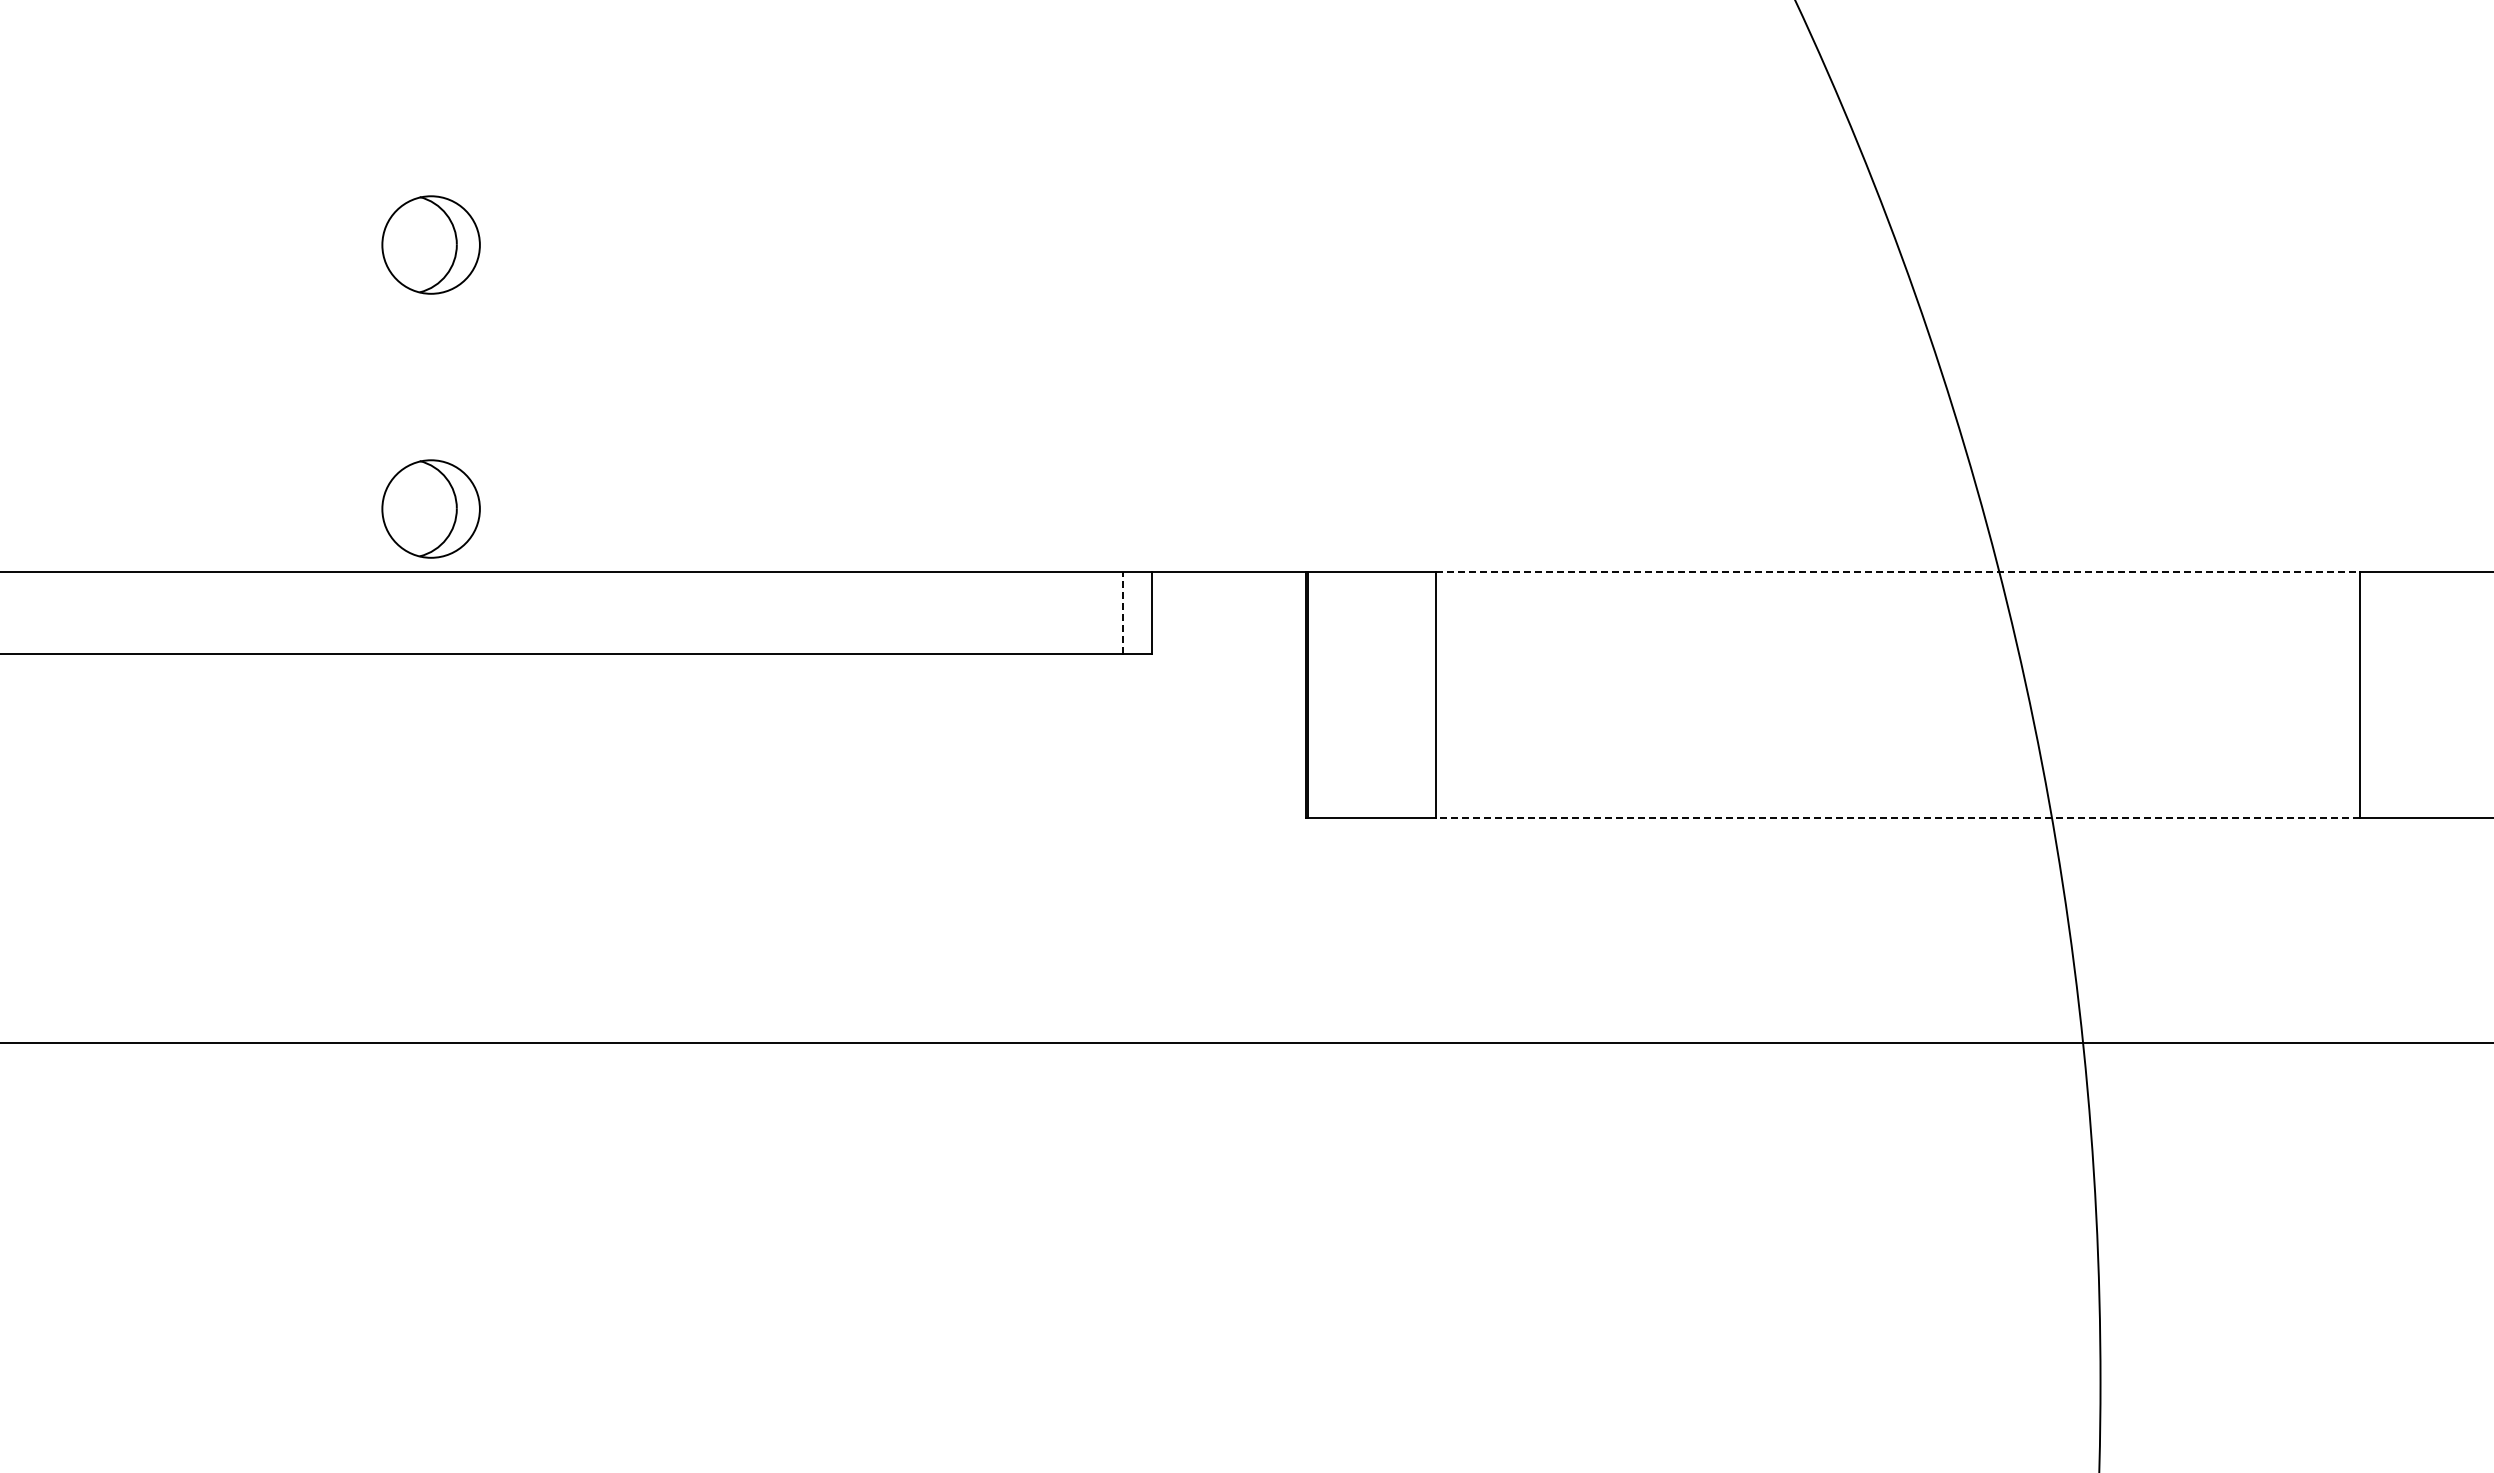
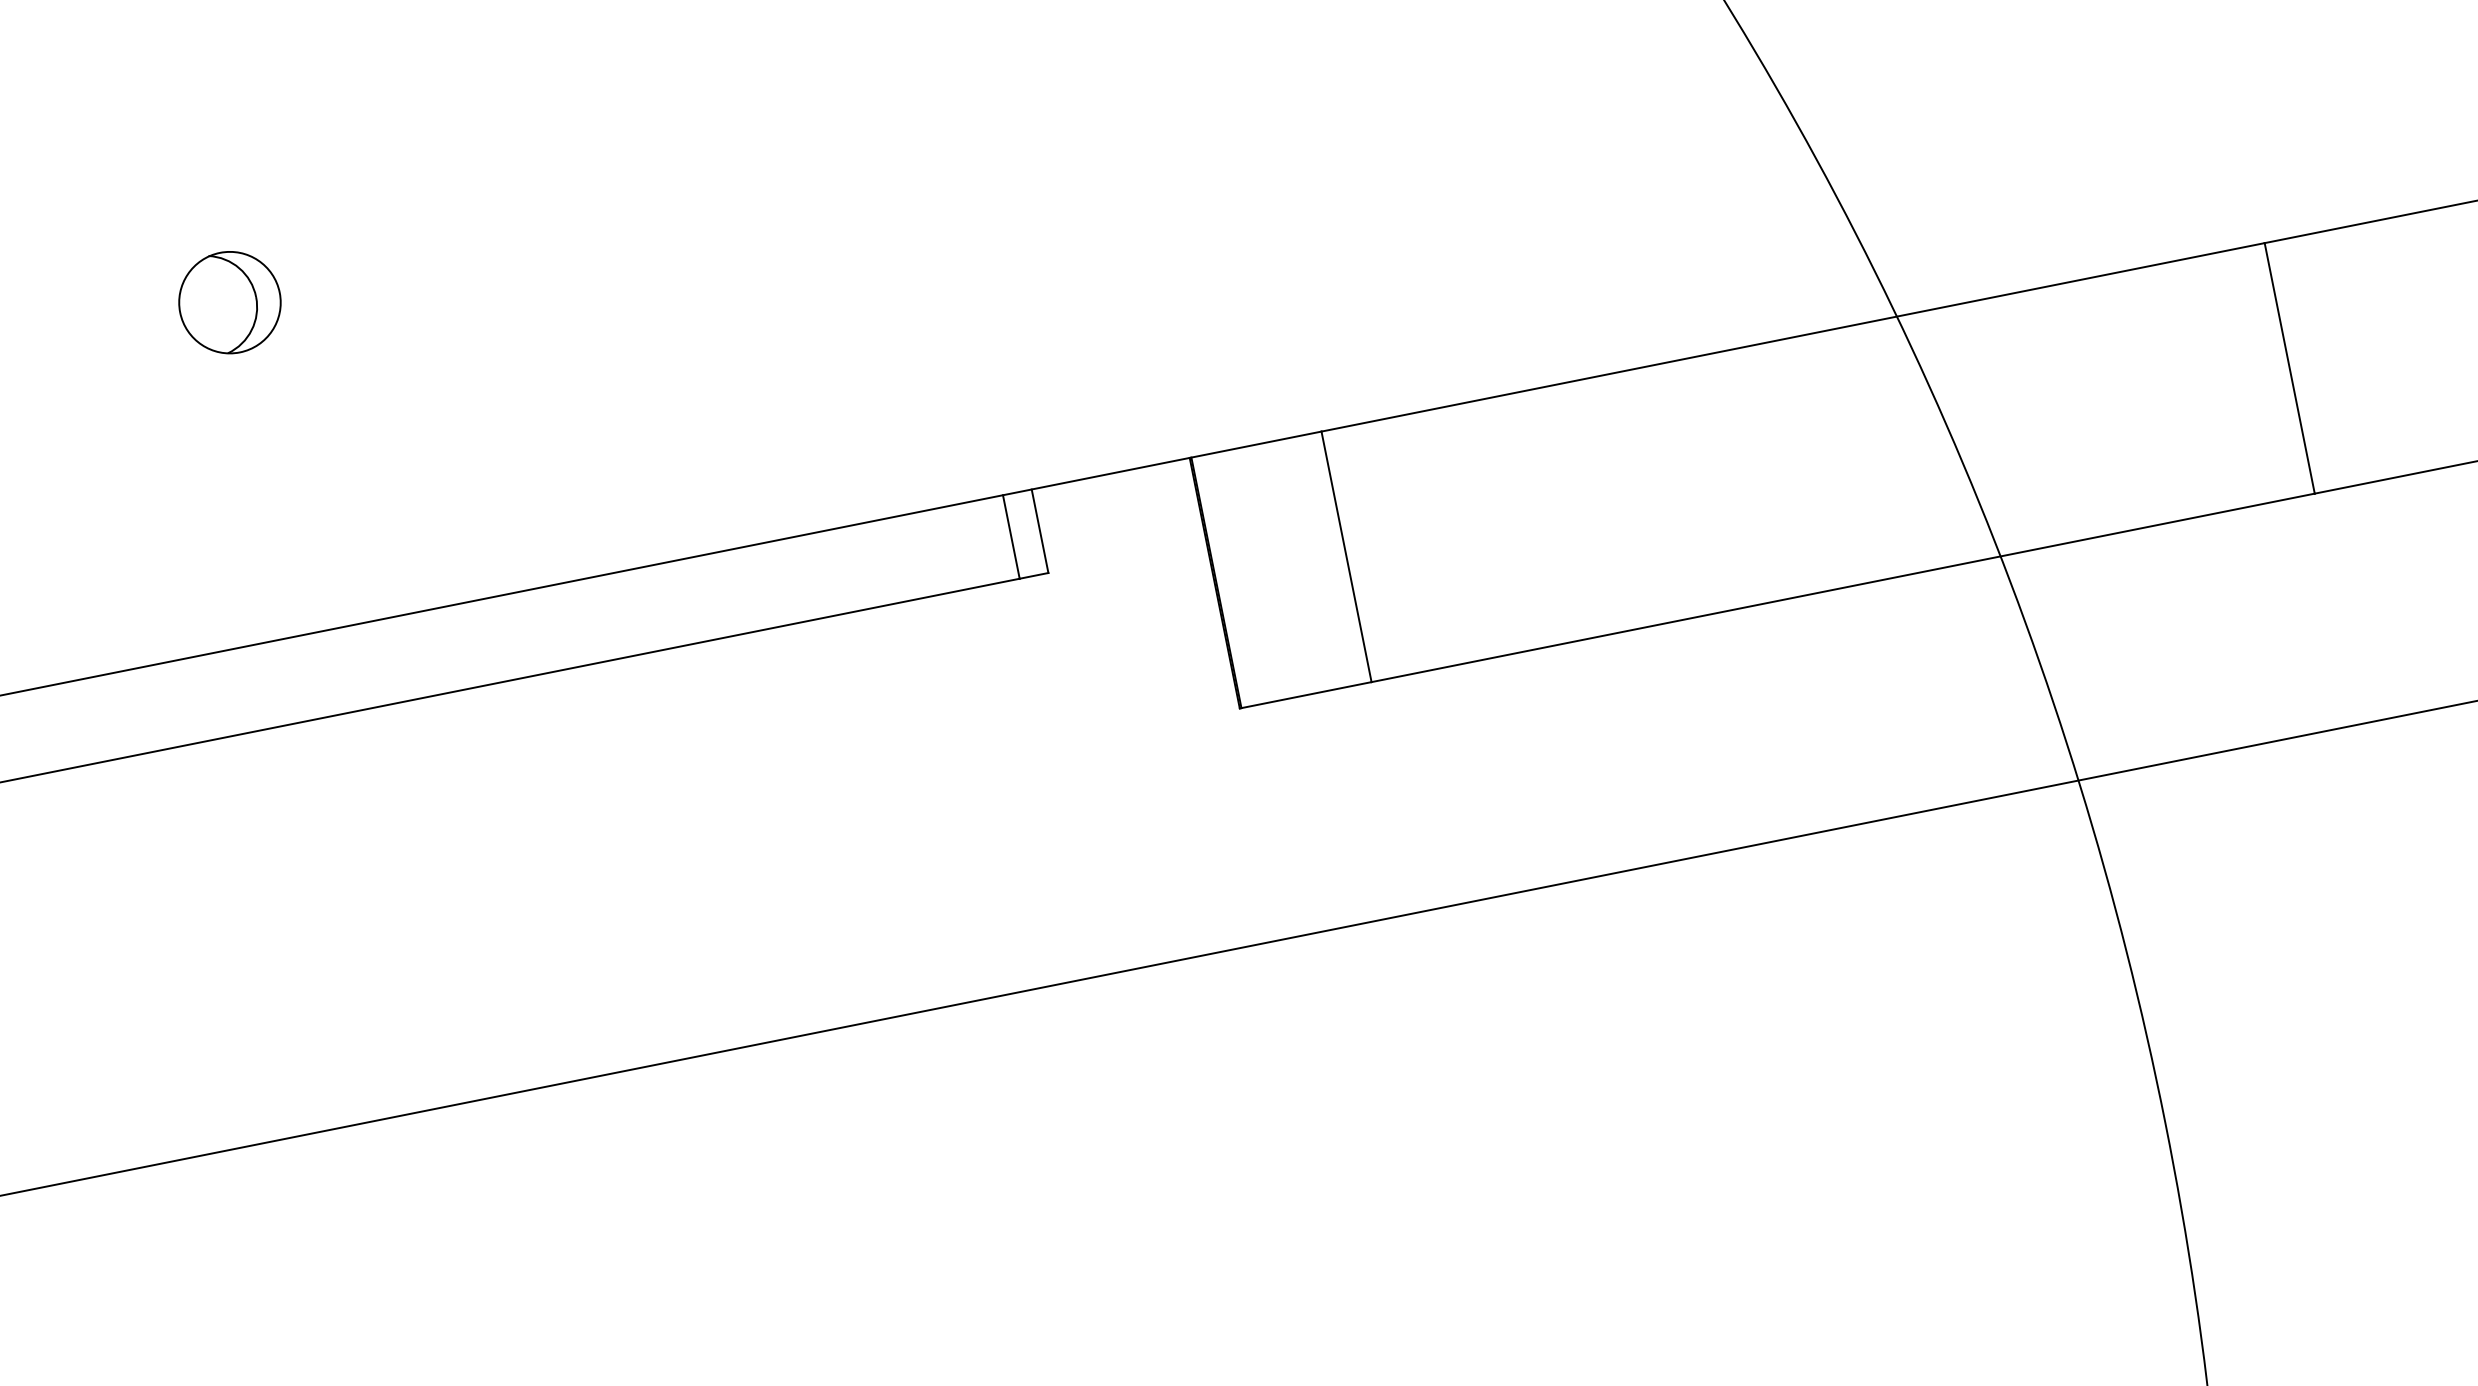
part: (430, 508) -> (283, 571), removed
line: (1898, 572) -> (1794, 337), dashed -> solid
line: (1123, 613) -> (1011, 537), dashed -> solid
line: (1897, 817) -> (1843, 587), dashed -> solid

